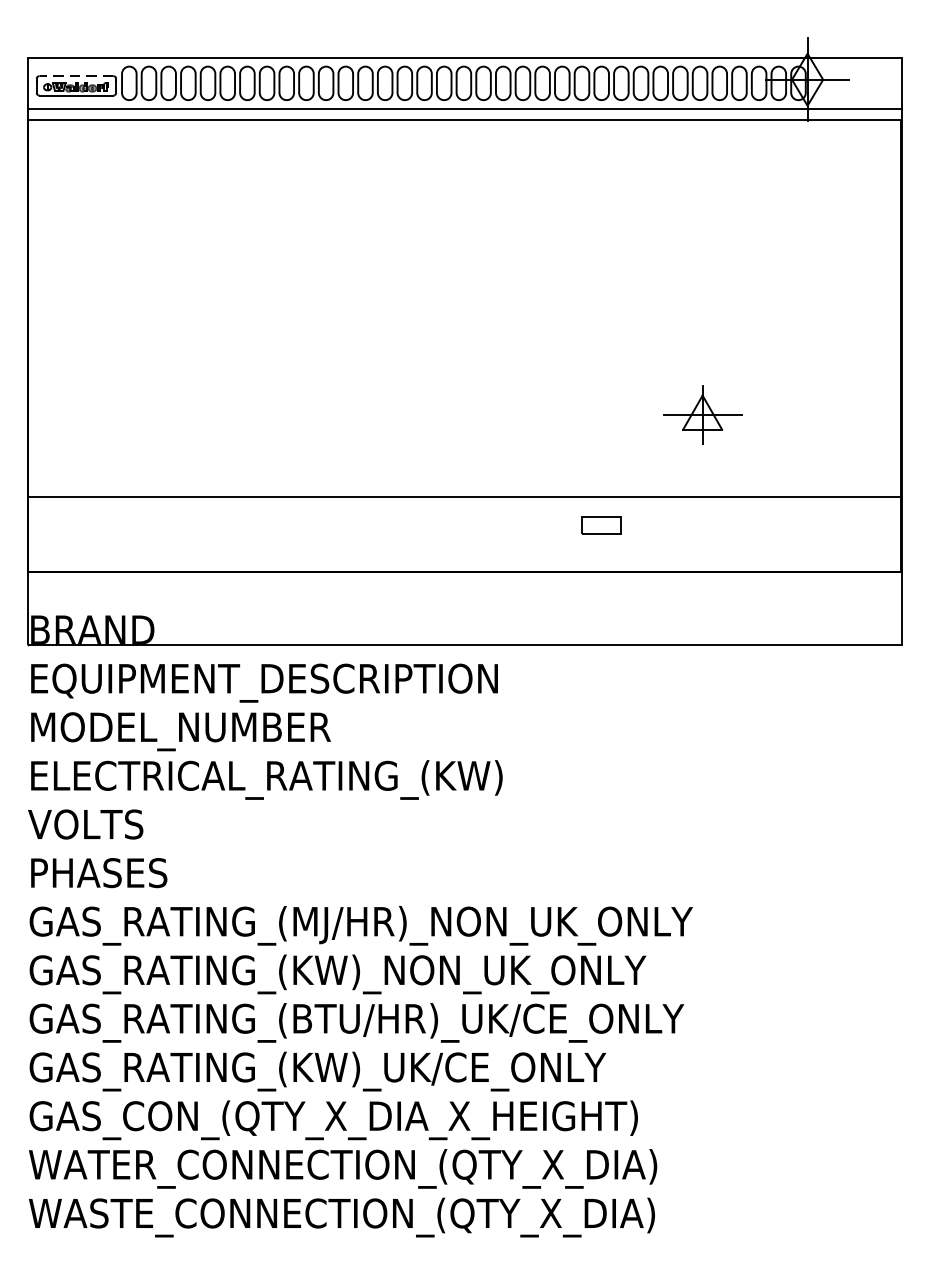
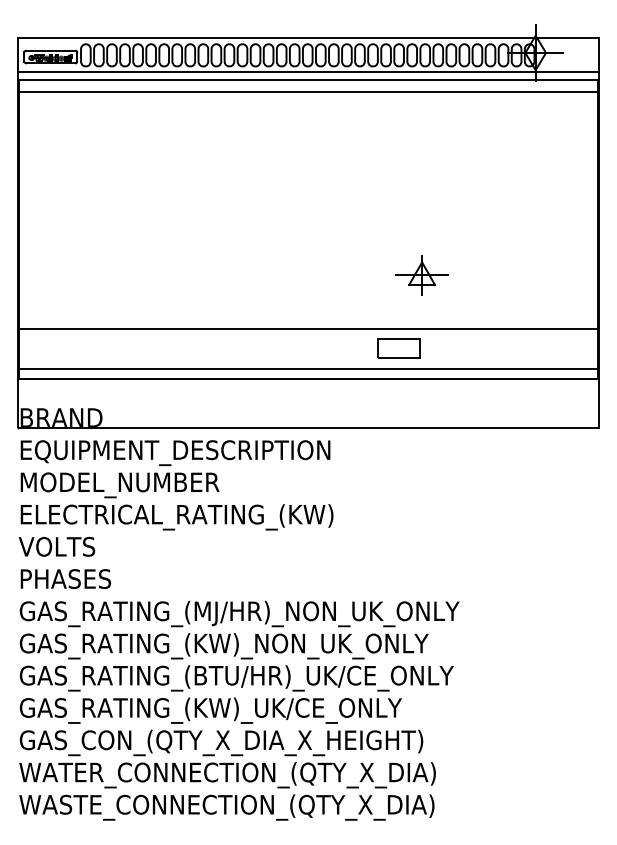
line: (75, 76) -> (50, 50), dashed -> solid
line: (463, 139) -> (307, 92), added
part: (701, 415) -> (421, 275), moved
part: (600, 525) -> (398, 348), size x1.67
line: (463, 555) -> (307, 368), added

